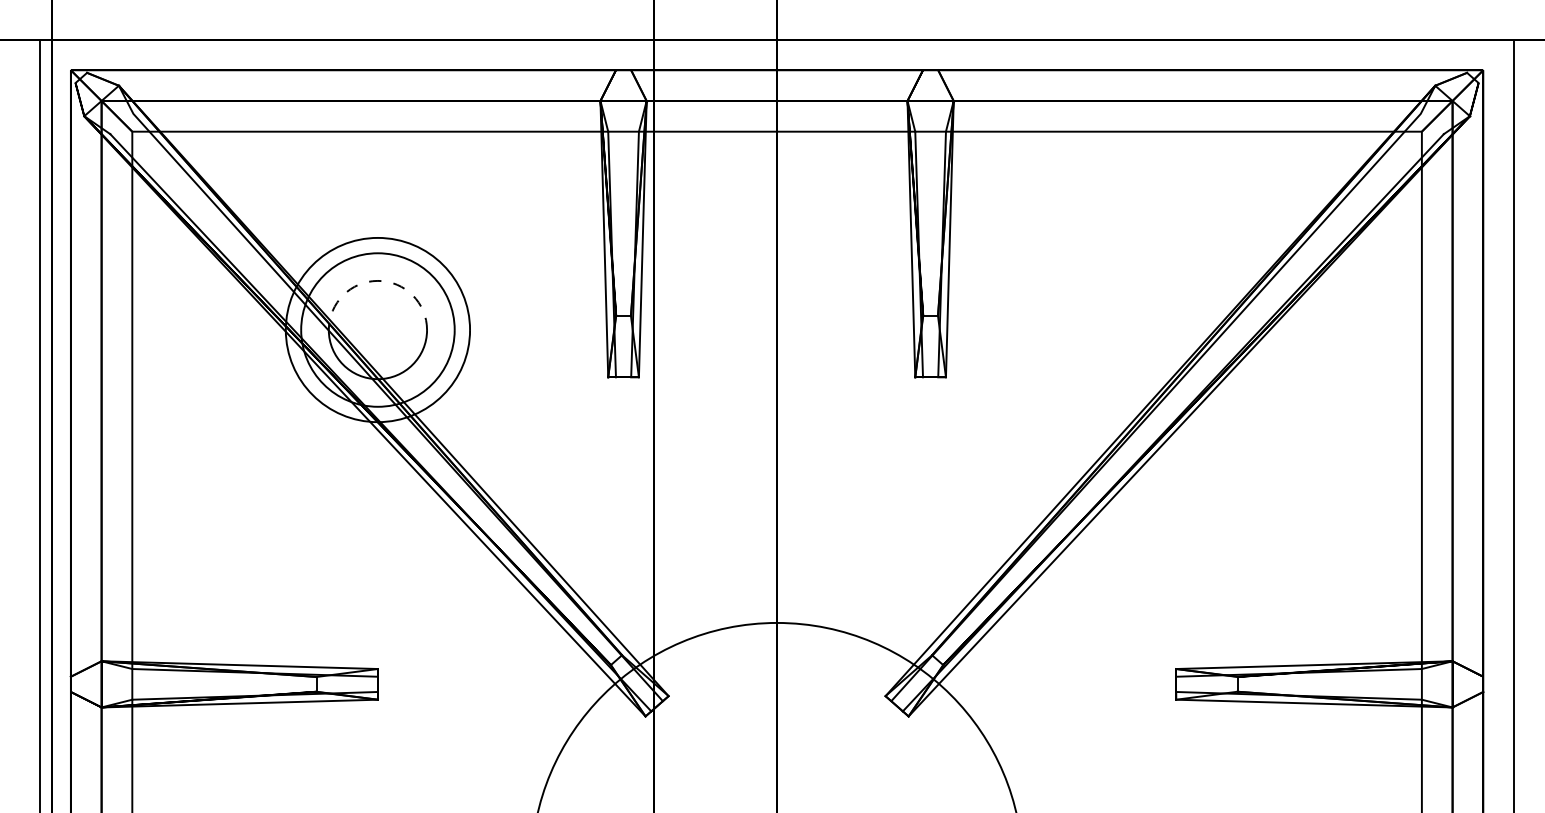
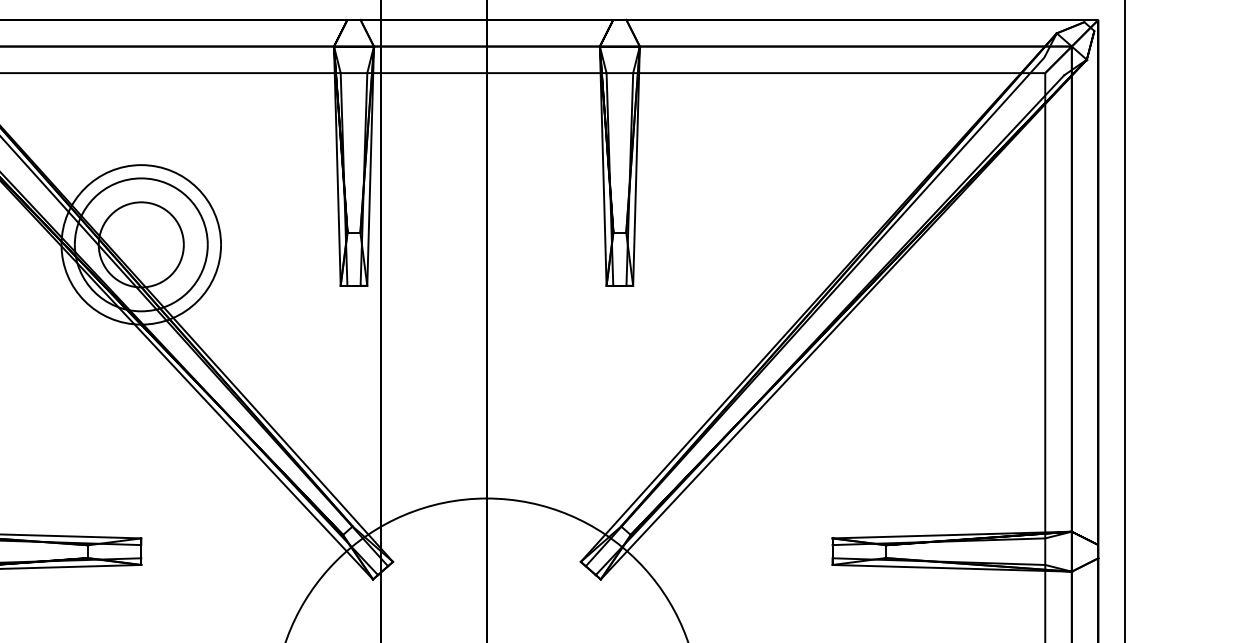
arc: (377, 280) -> (140, 201), dashed -> solid

